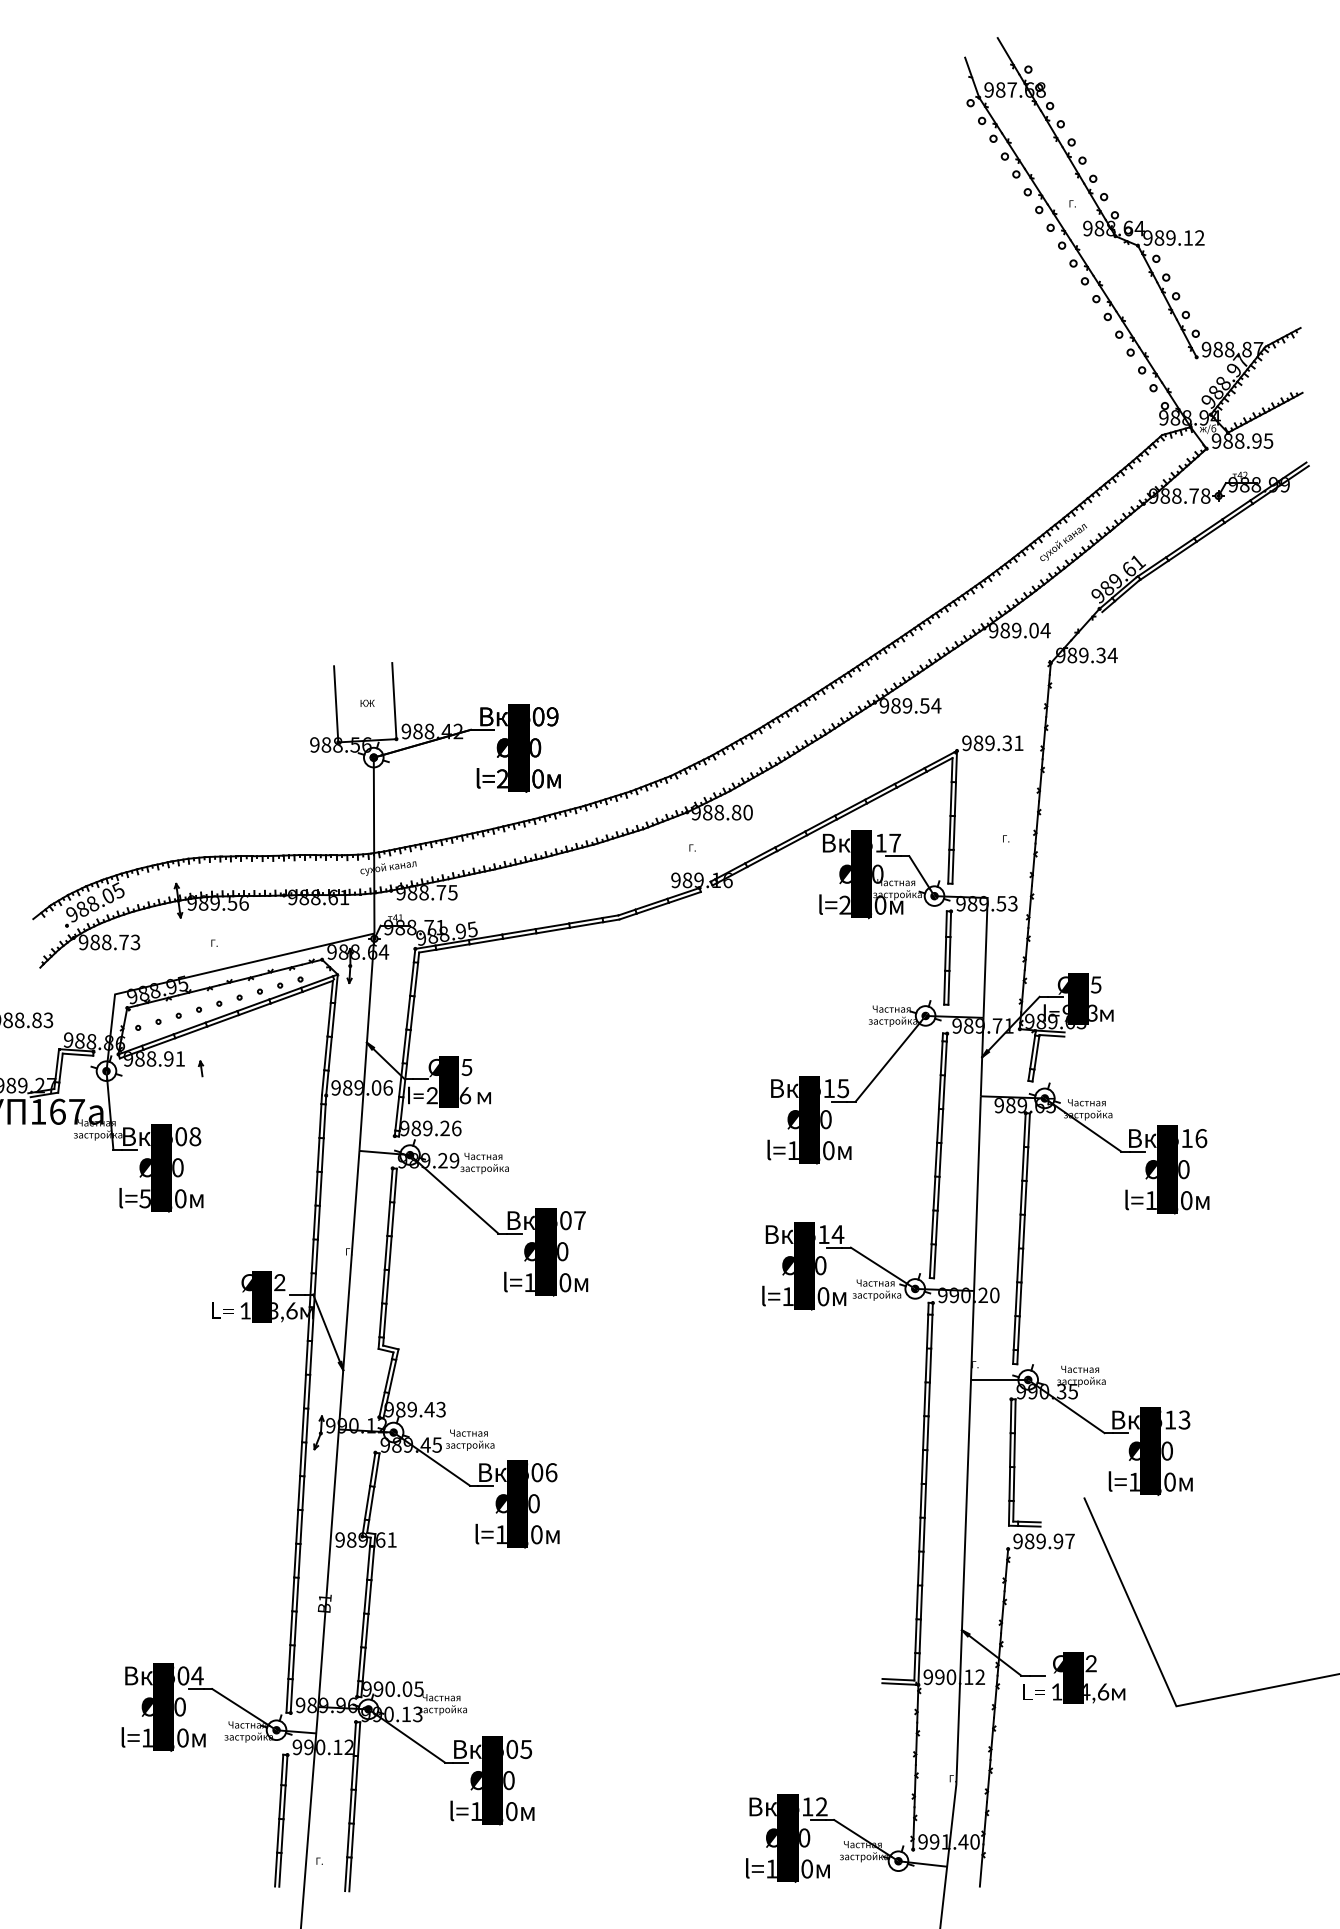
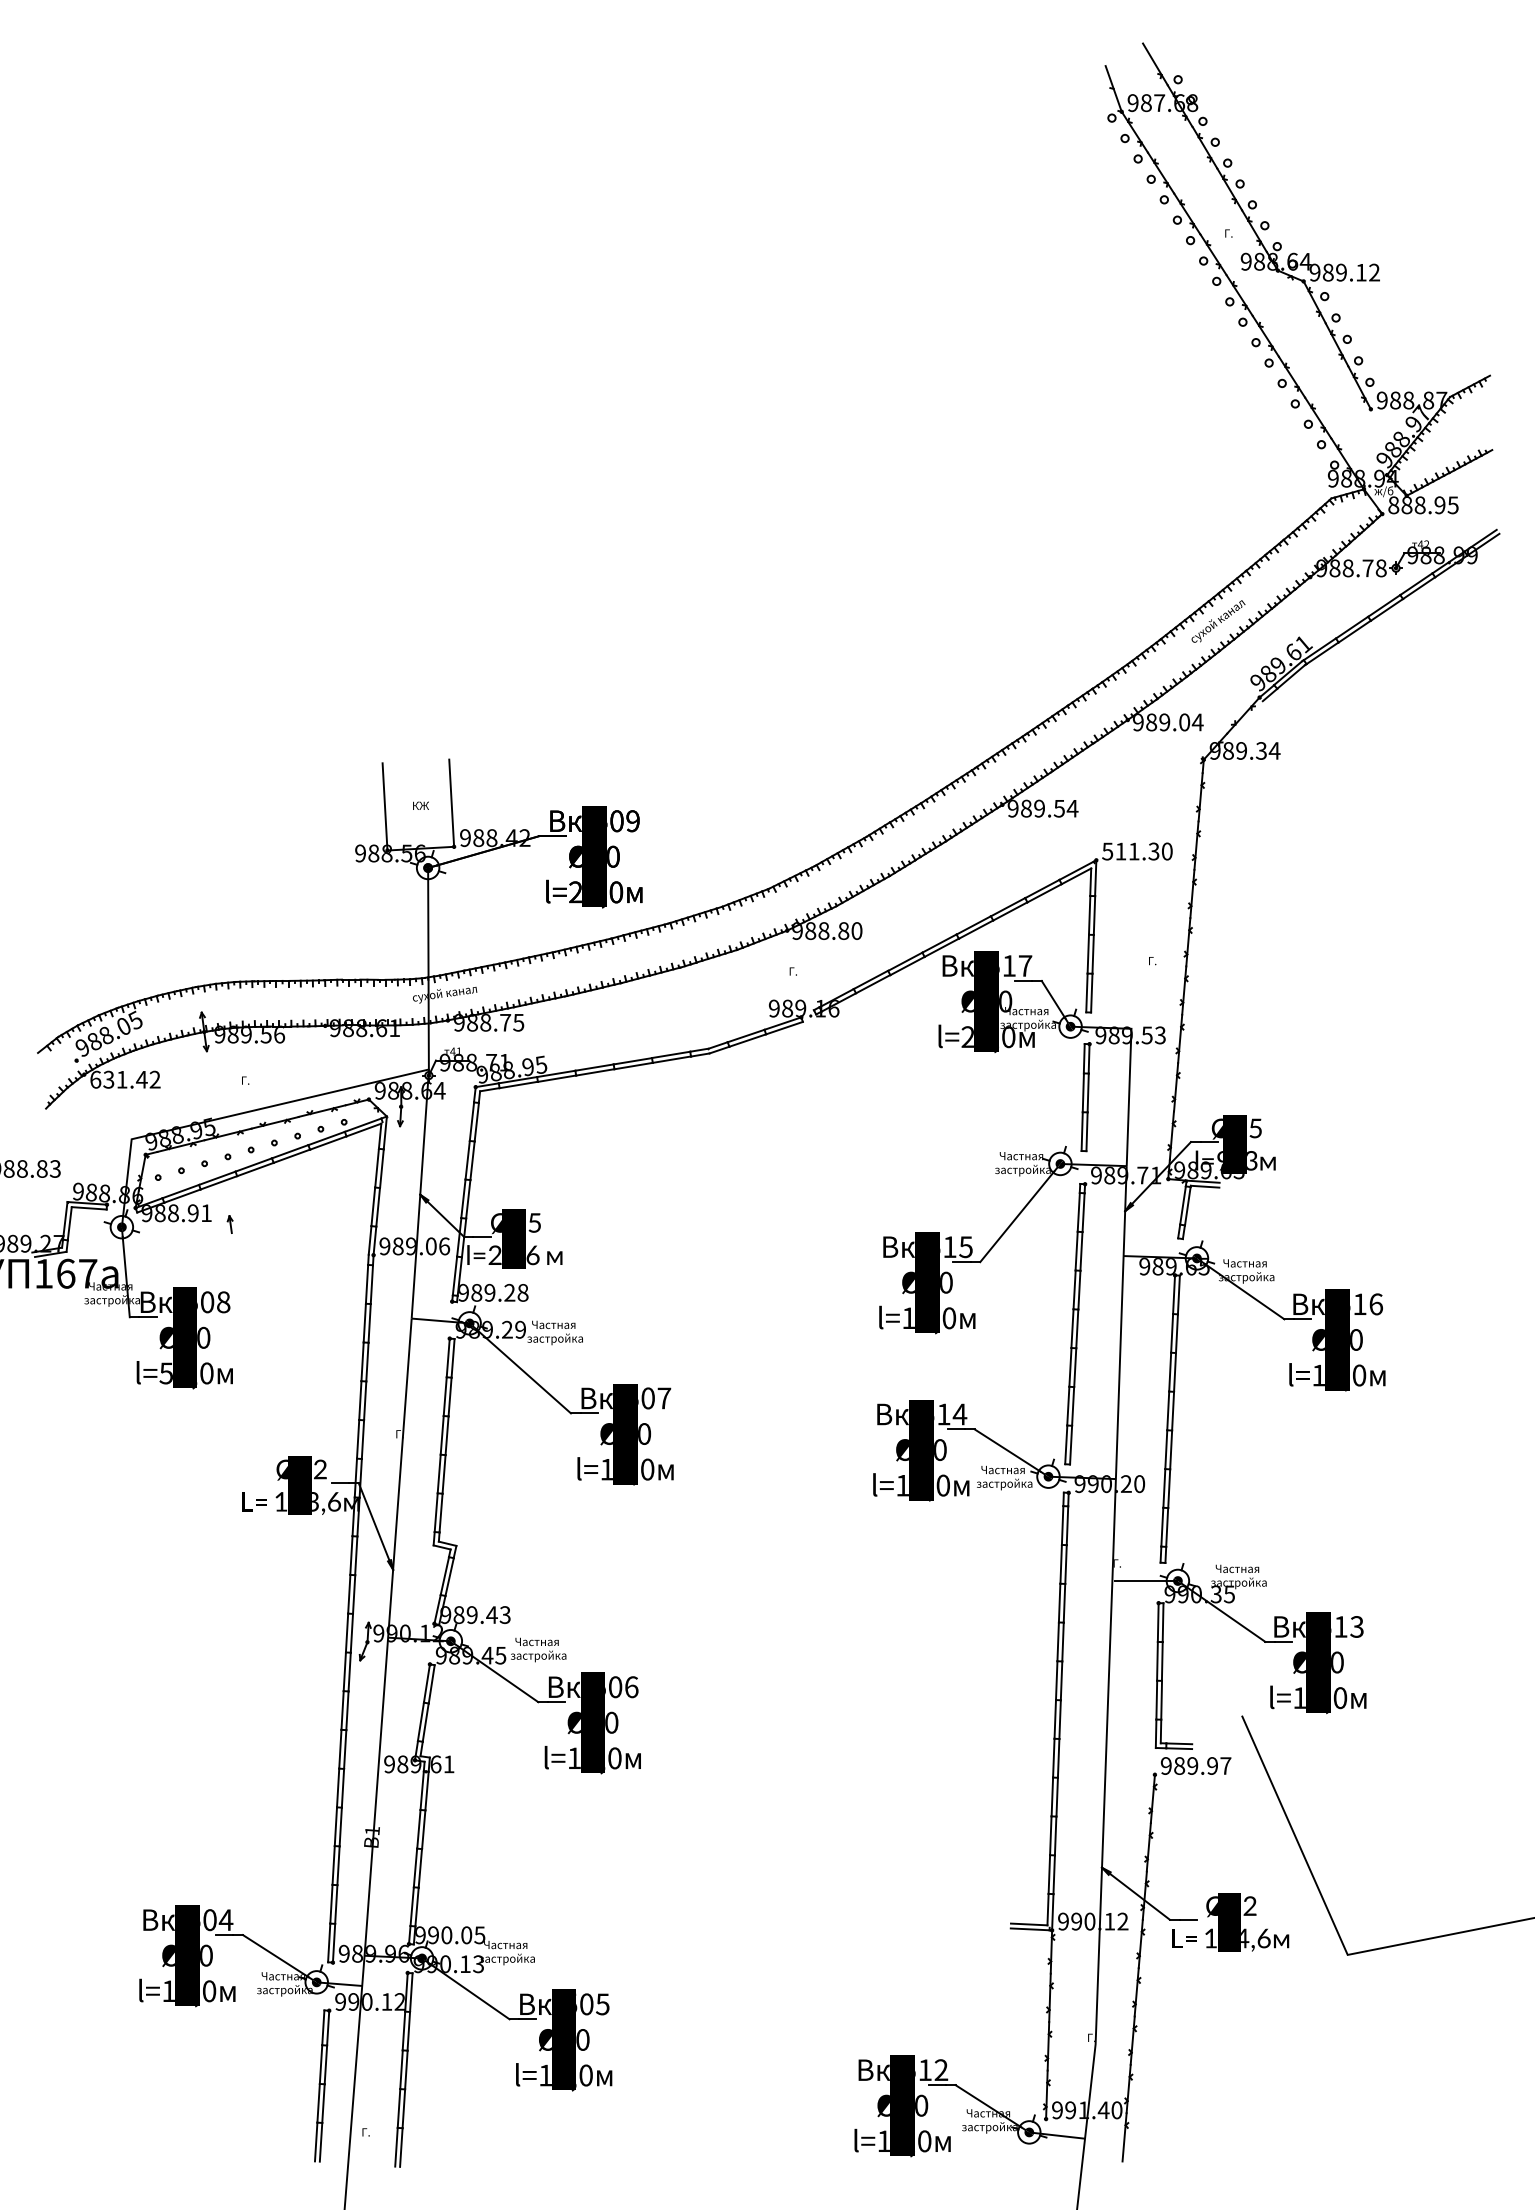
text: (1216, 441) -> (1393, 505), 988.95 -> 888.95
text: (992, 743) -> (1137, 851), 989.31 -> 511.30
text: (109, 942) -> (125, 1079), 988.73 -> 631.42
text: (456, 1128) -> (522, 1292), 989.26 -> 989.28

